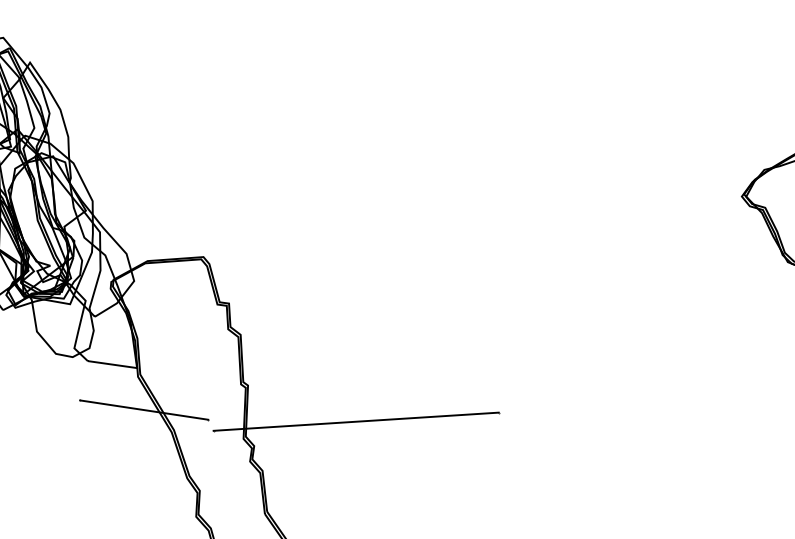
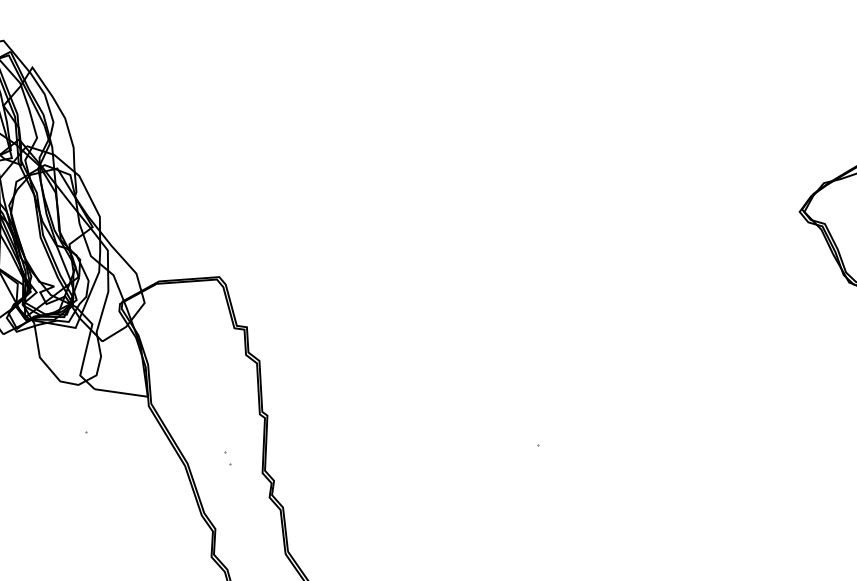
line: (144, 409) -> (155, 441), removed
line: (355, 421) -> (383, 454), removed

